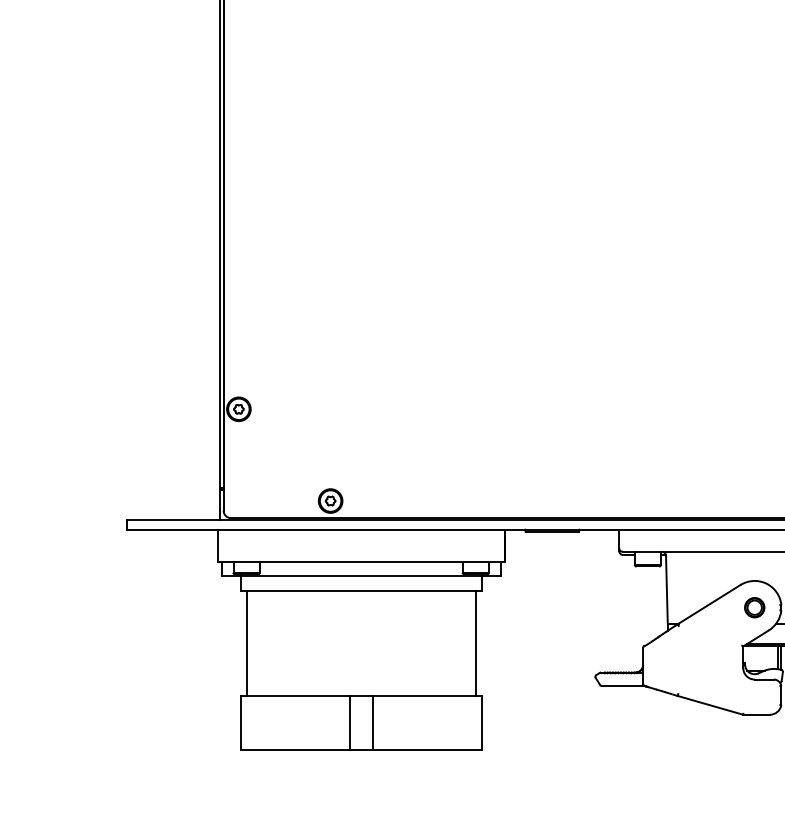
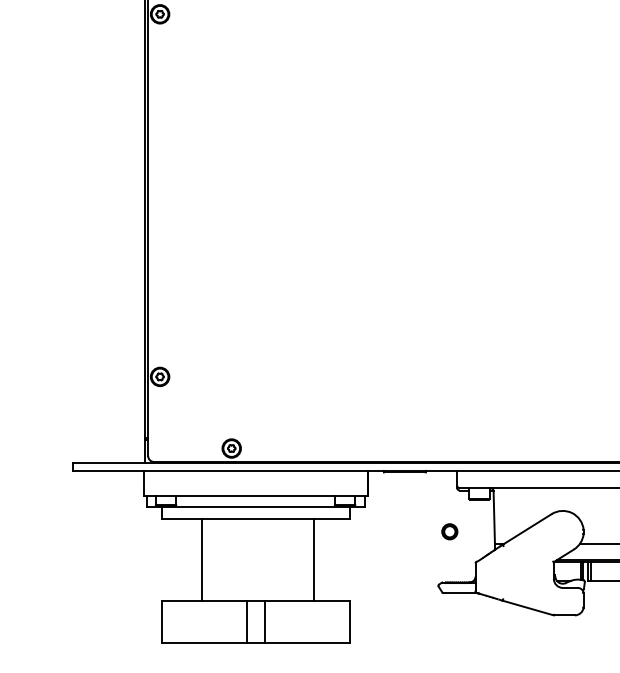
part: (754, 607) -> (449, 531), moved
line: (247, 643) -> (202, 559), moved
line: (476, 643) -> (314, 559), moved

